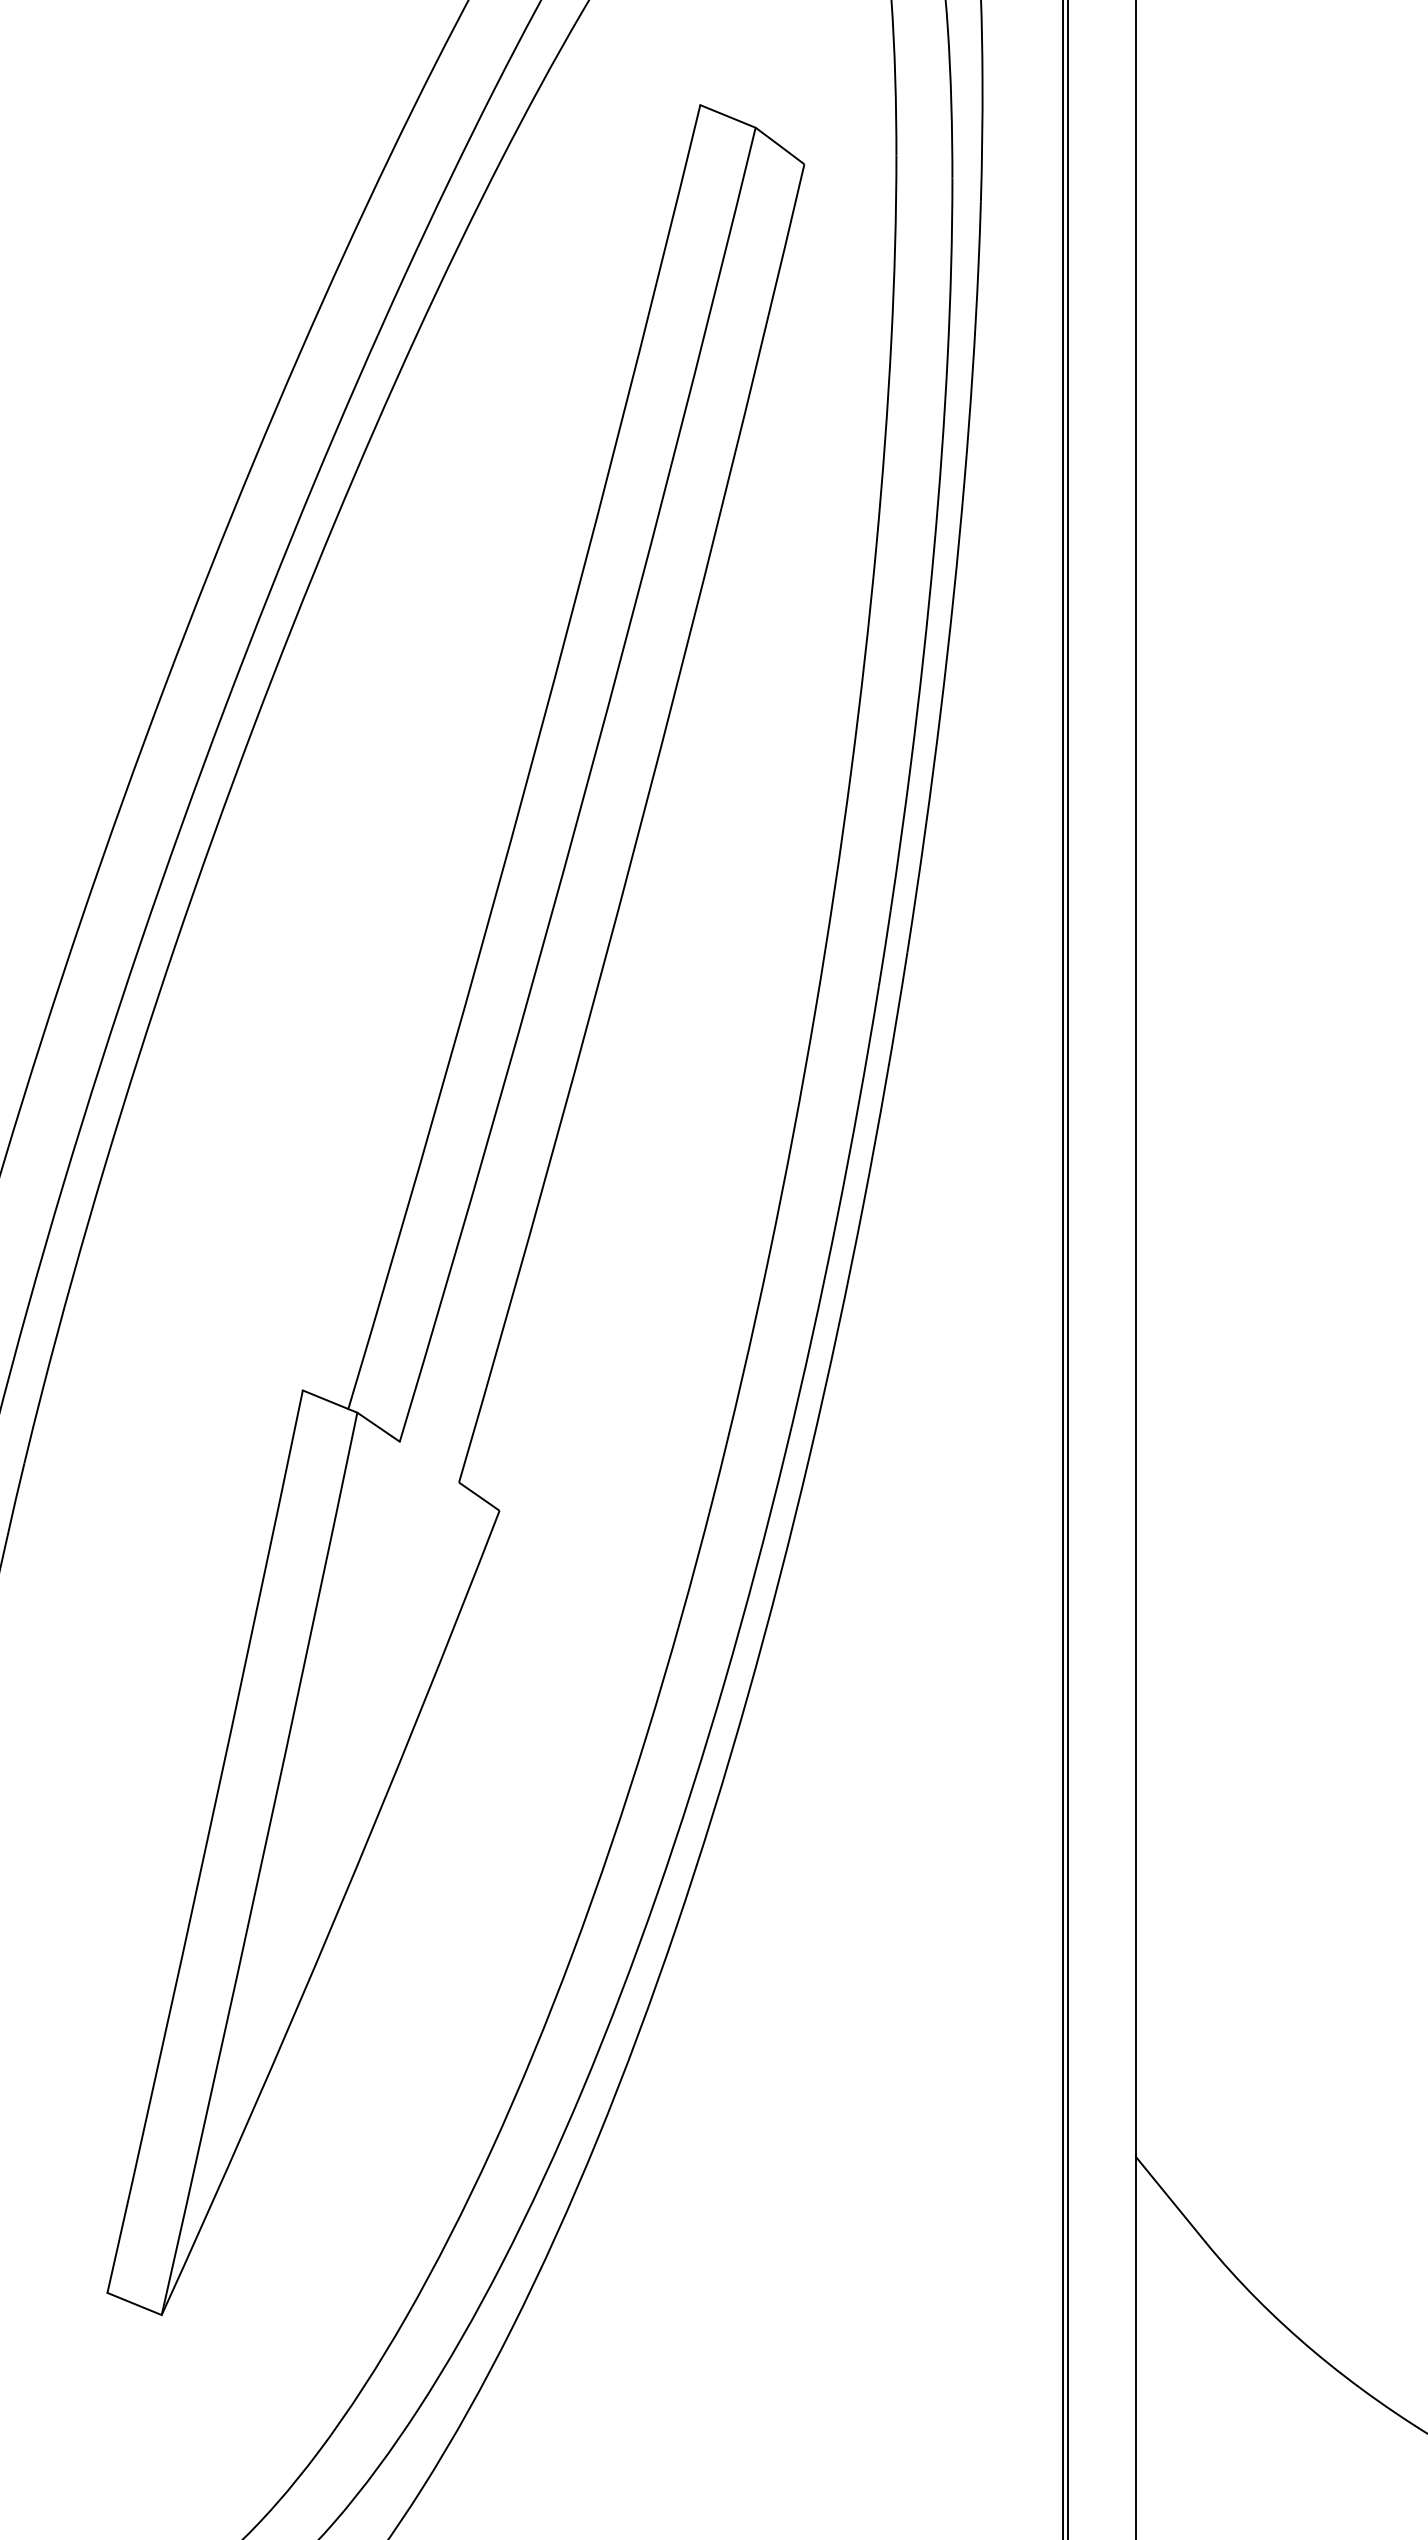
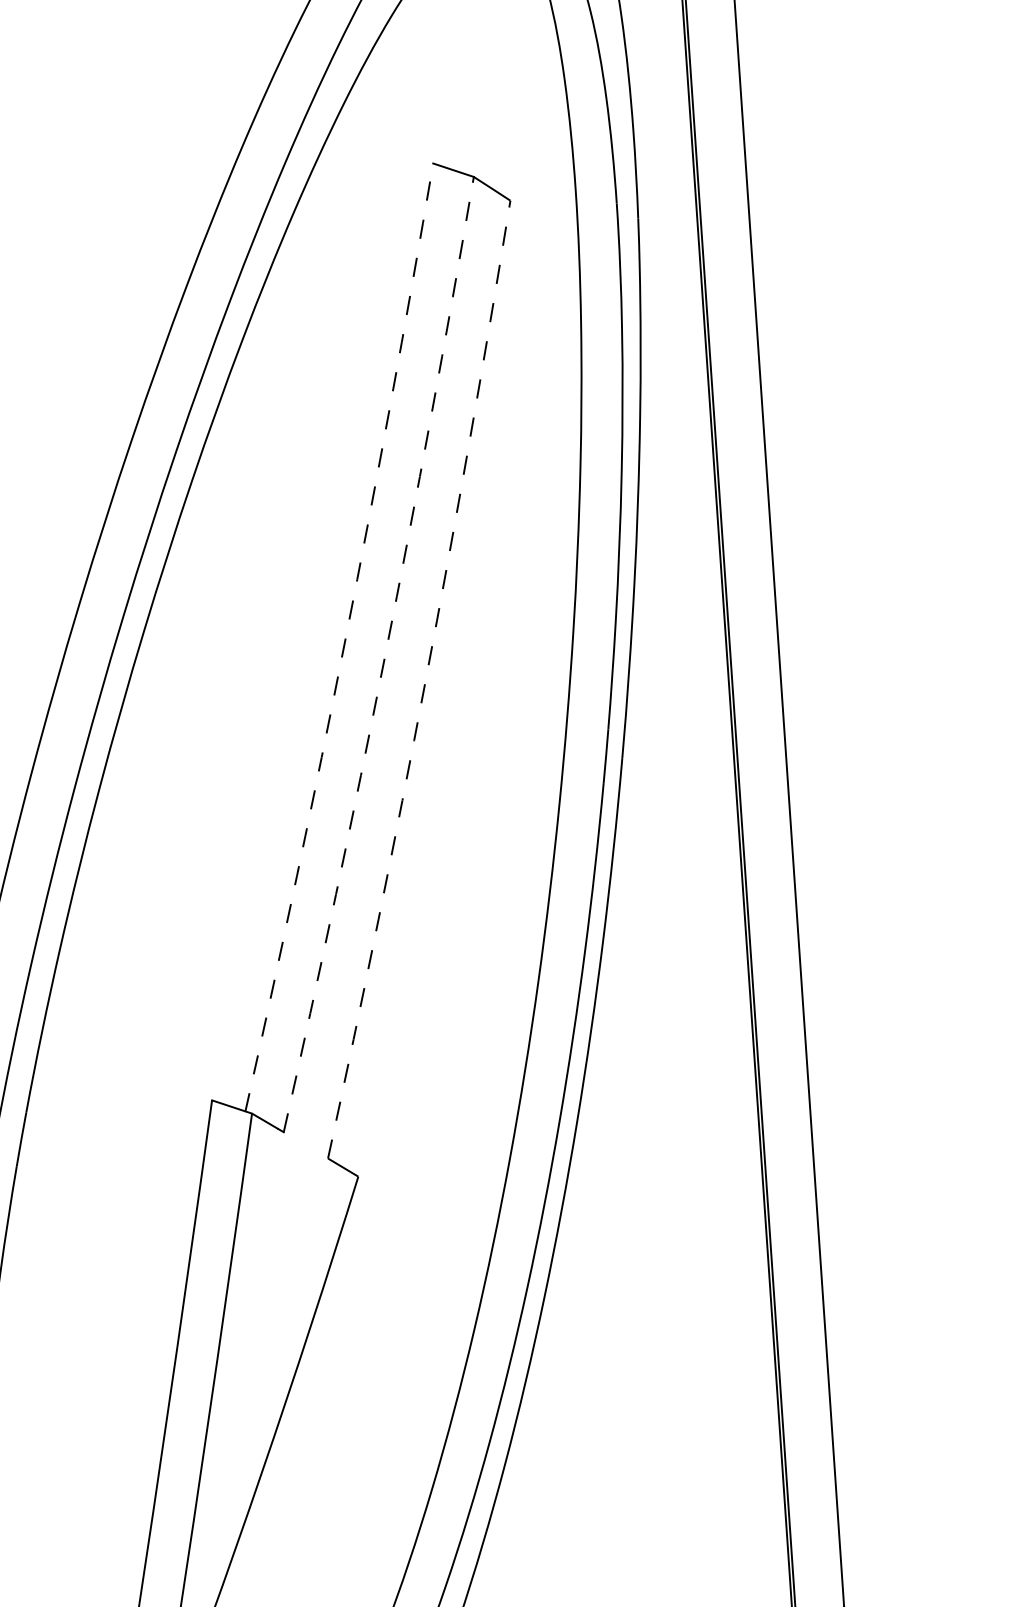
arc: (532, 759) -> (345, 638), solid -> dashed
arc: (586, 787) -> (385, 656), solid -> dashed
arc: (640, 825) -> (425, 680), solid -> dashed

